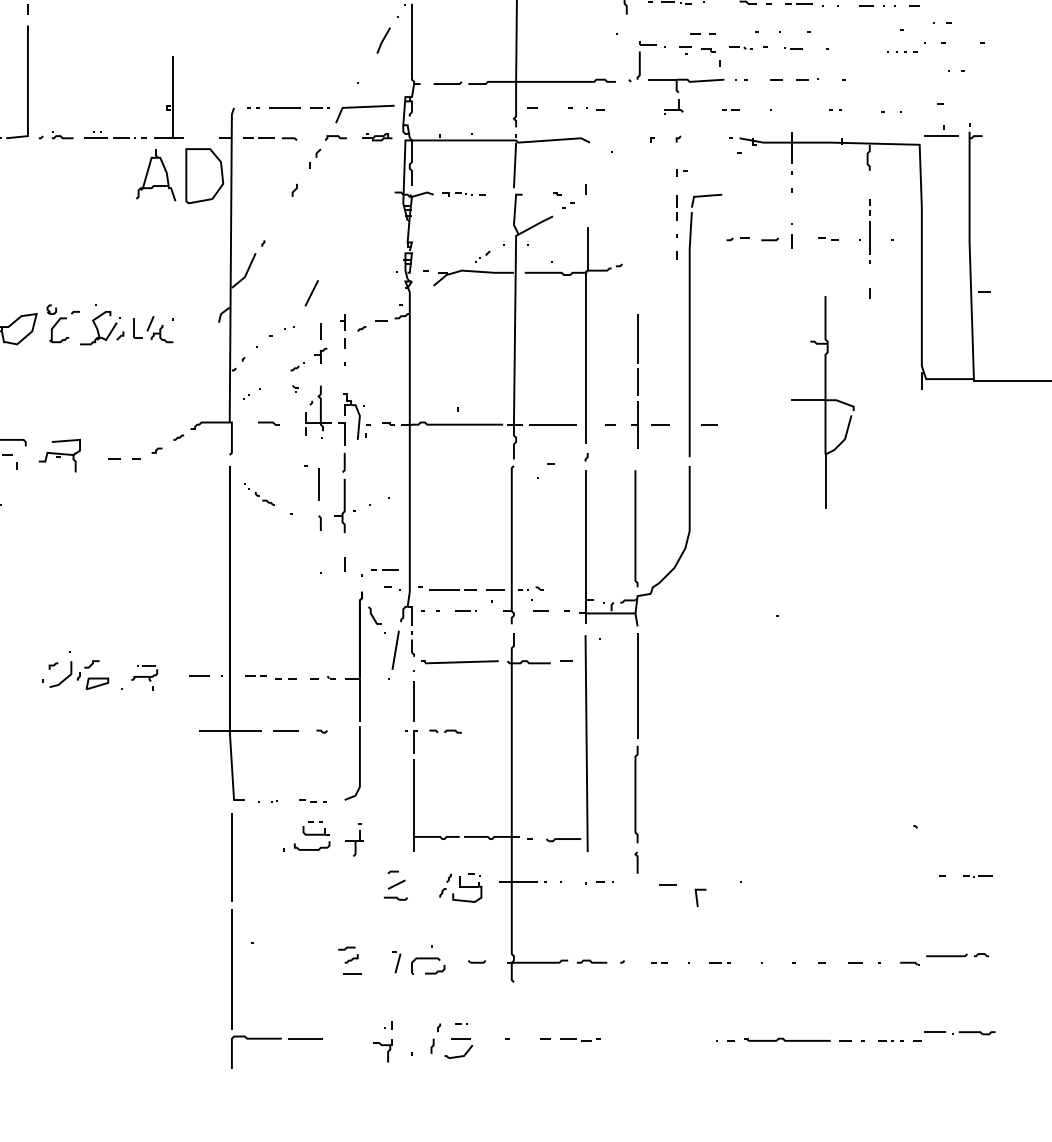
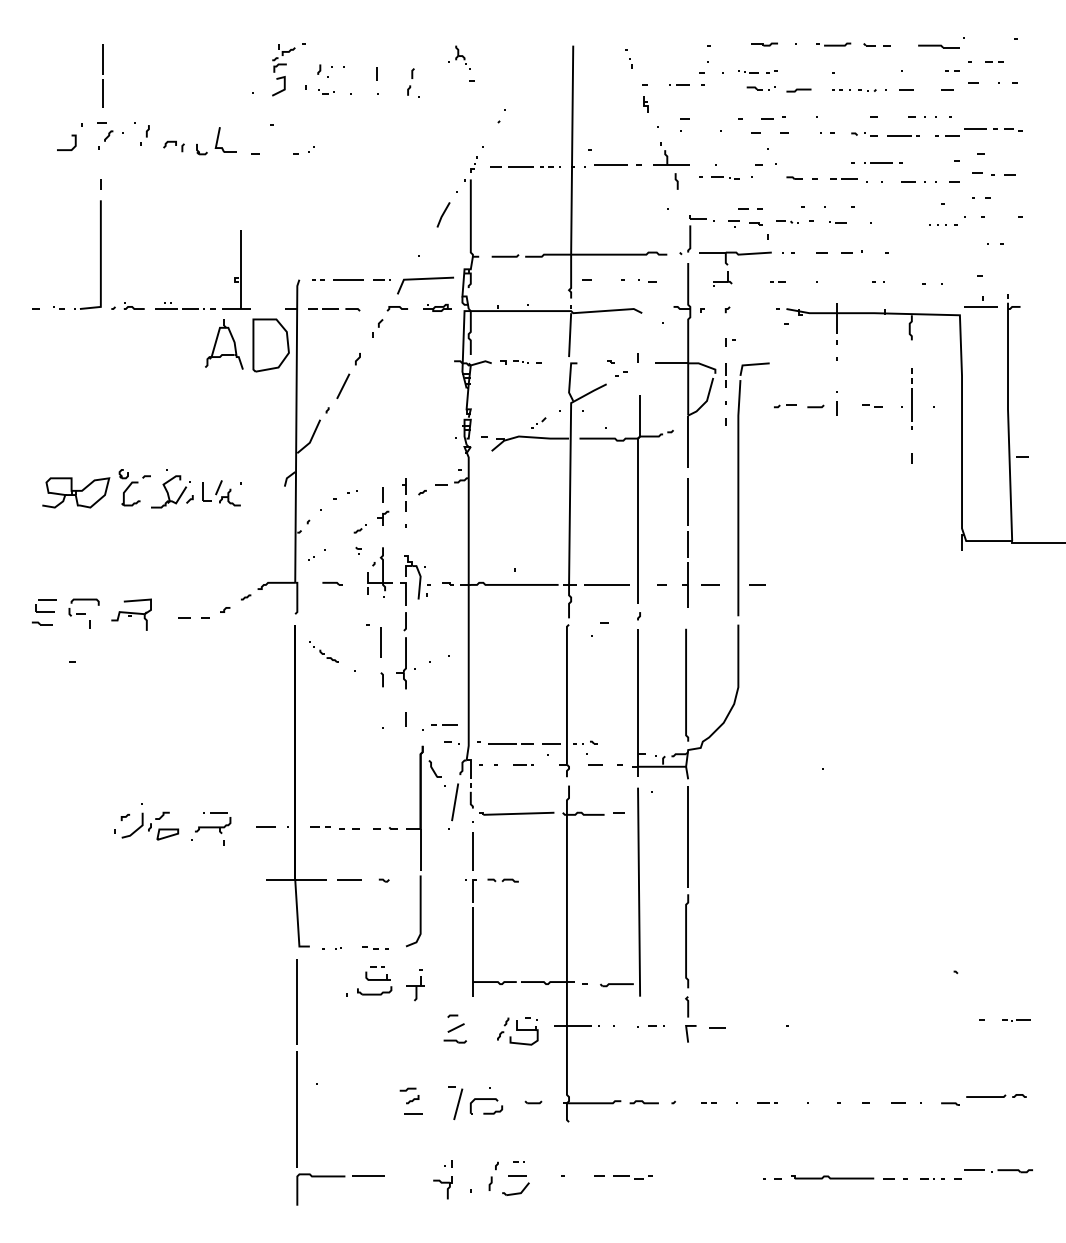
line: (312, 293) -> (343, 386), moved
part: (822, 402) -> (685, 365), moved
part: (144, 677) -> (213, 828), size x1.43
line: (698, 898) -> (688, 1034), moved
part: (396, 962) -> (455, 1103), size x1.67

